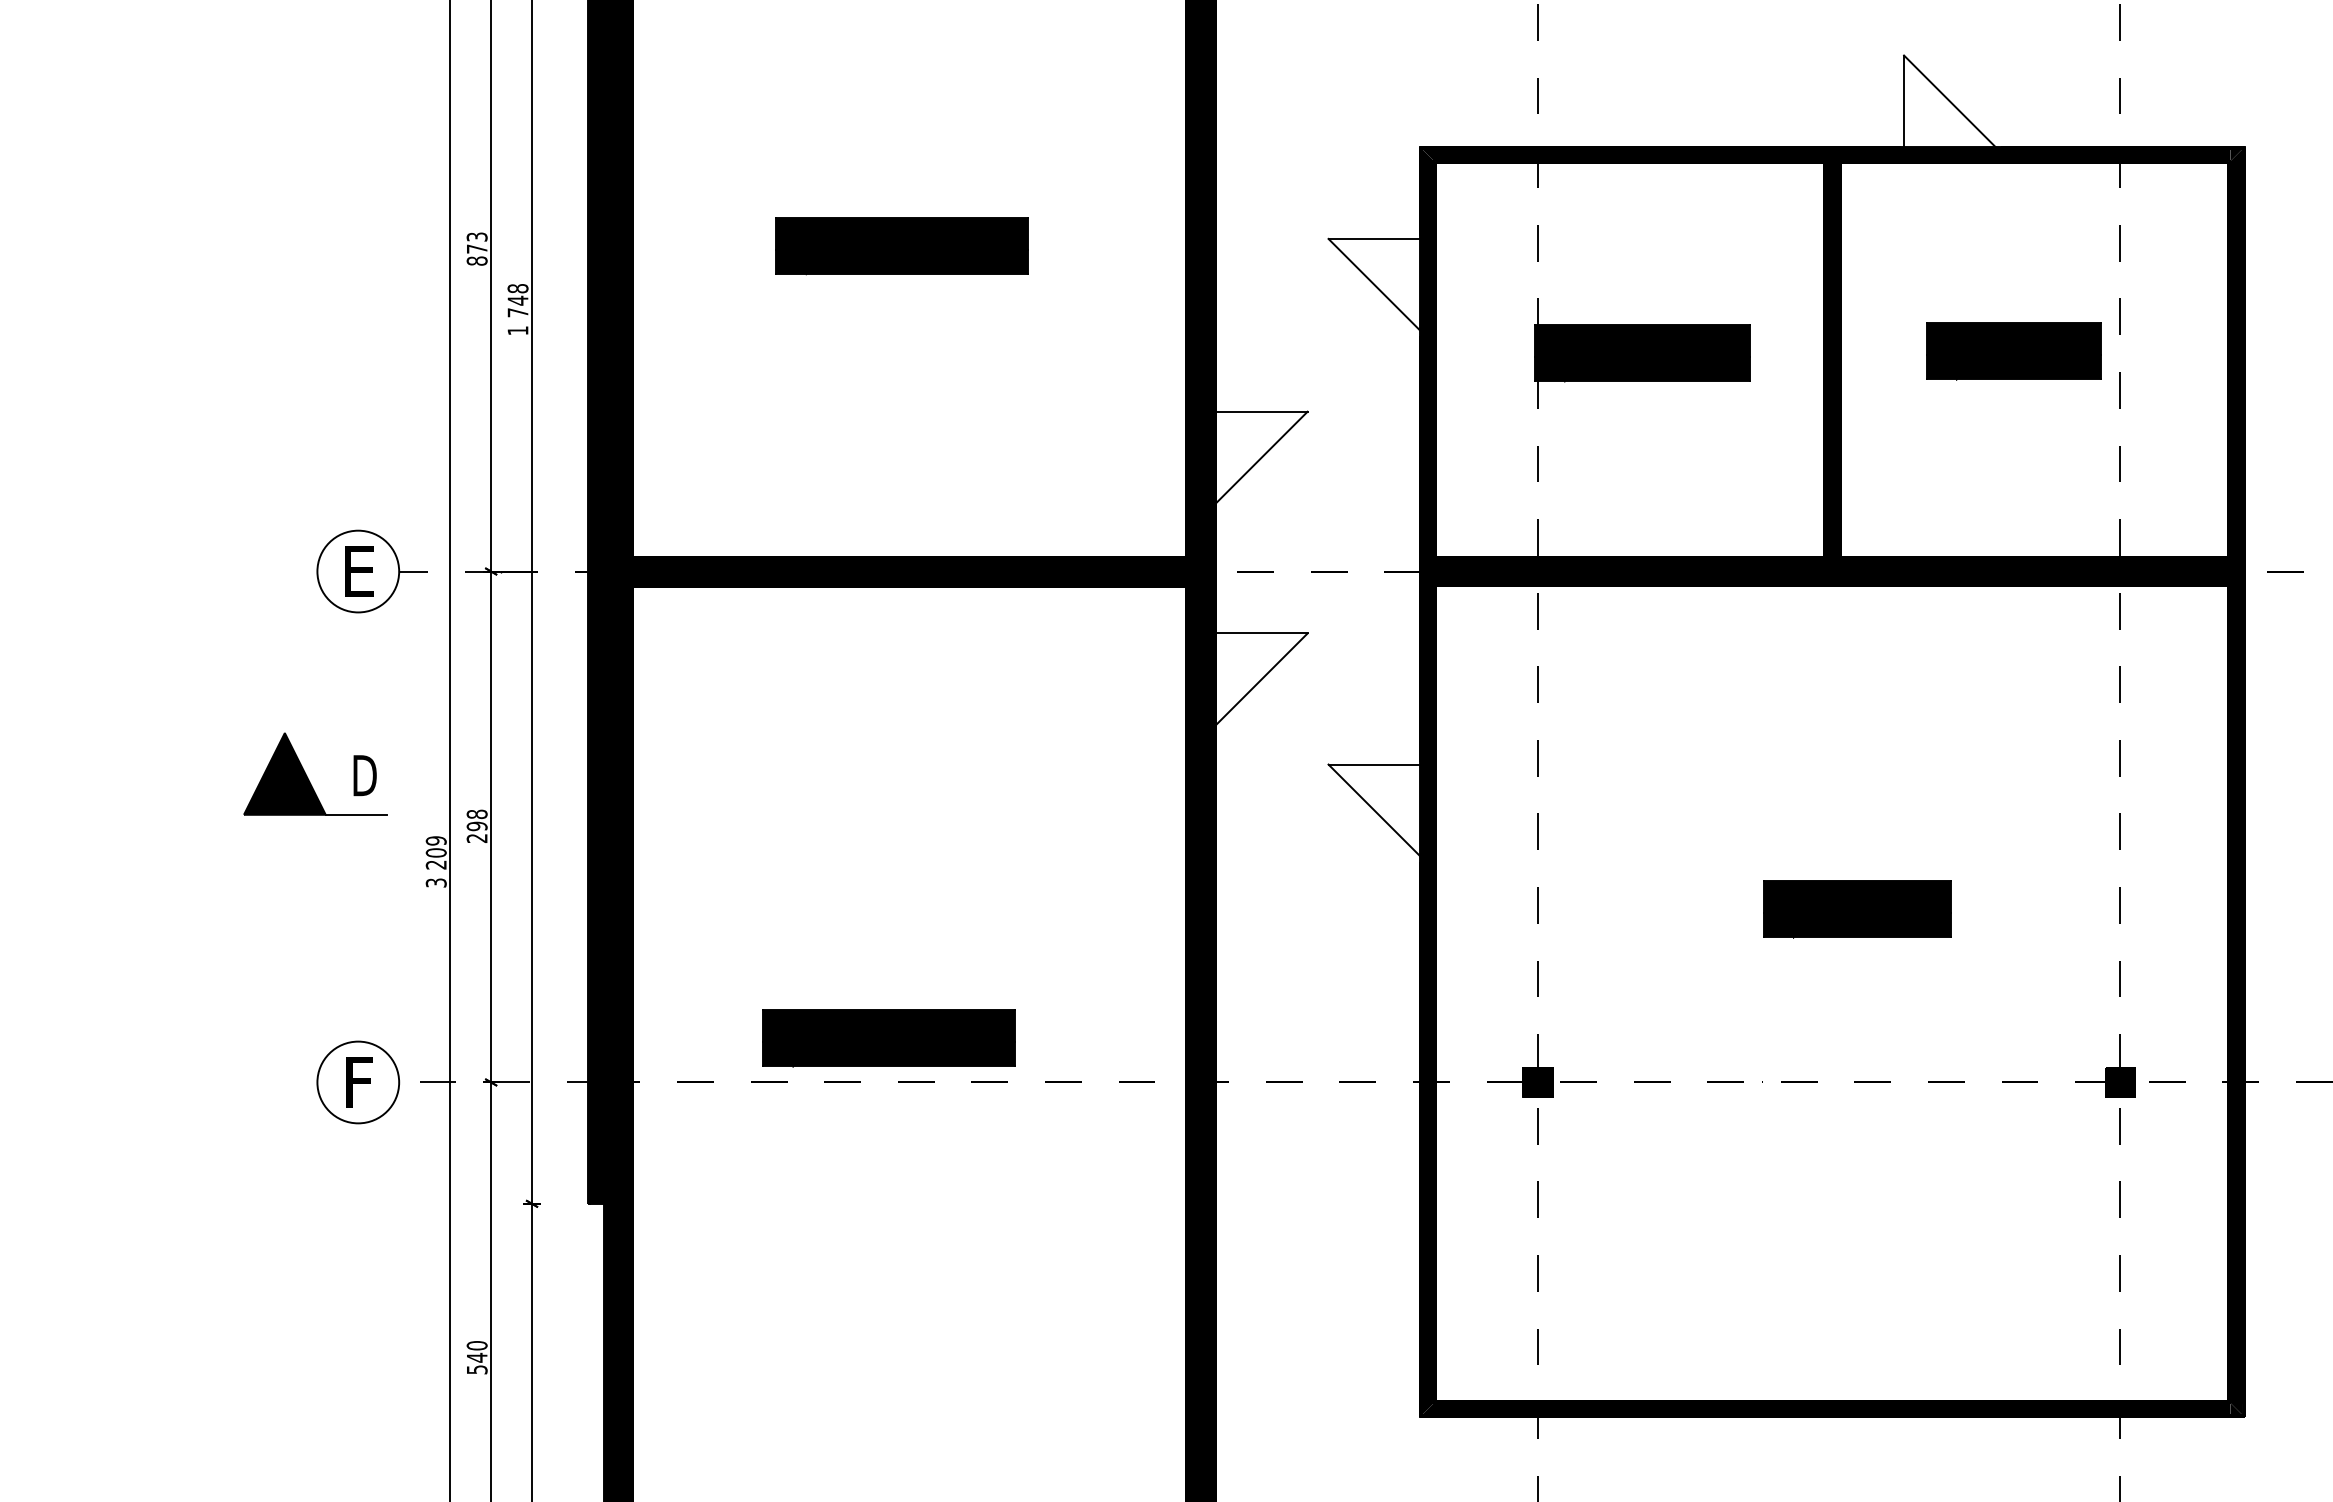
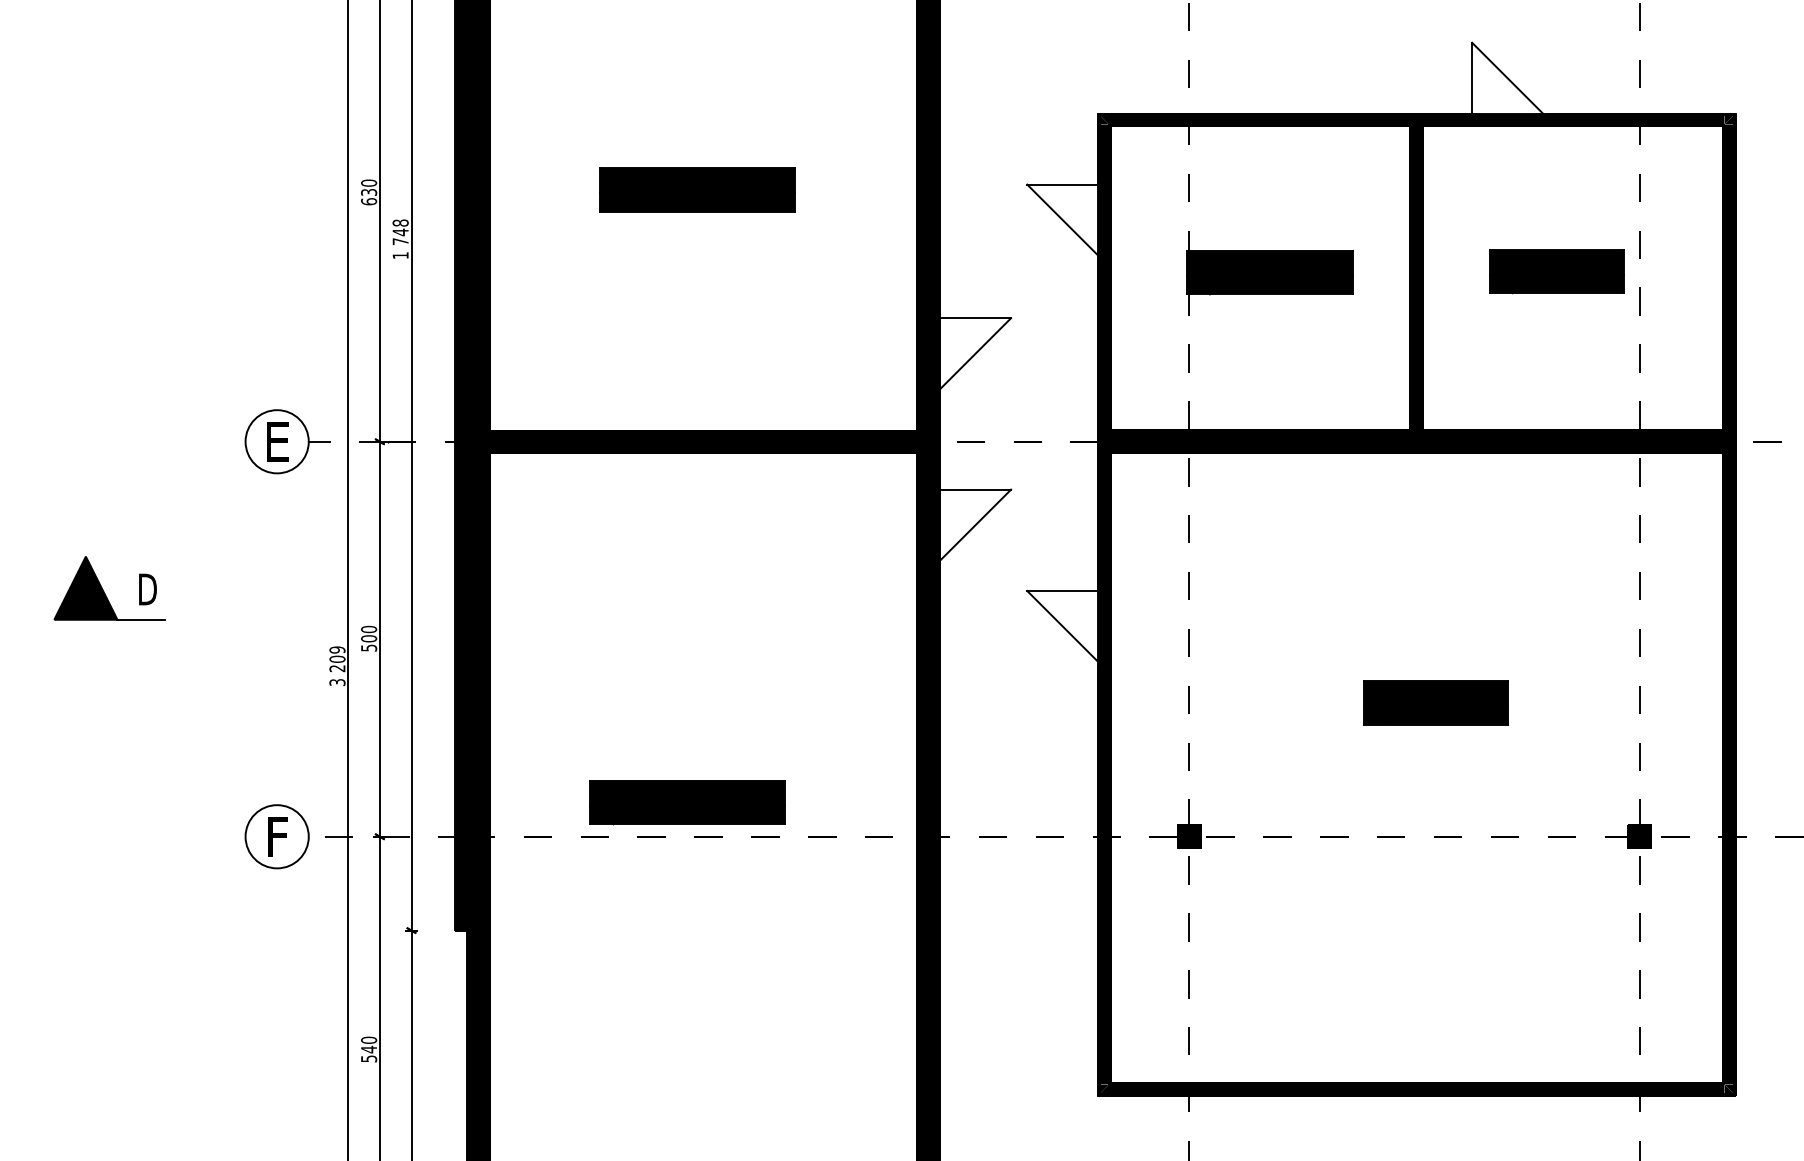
text: (476, 248) -> (368, 192), 873 -> 630
part: (308, 777) -> (104, 590), moved
text: (476, 825) -> (368, 638), 298 -> 500

